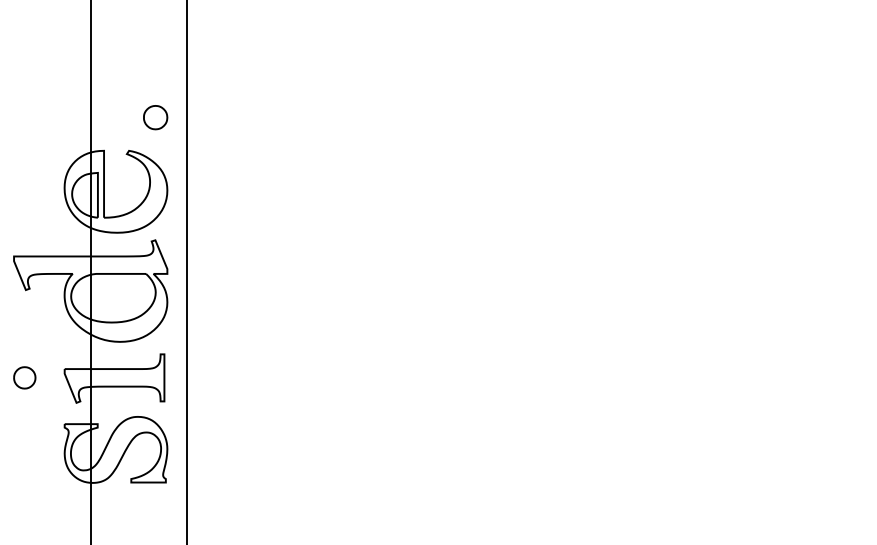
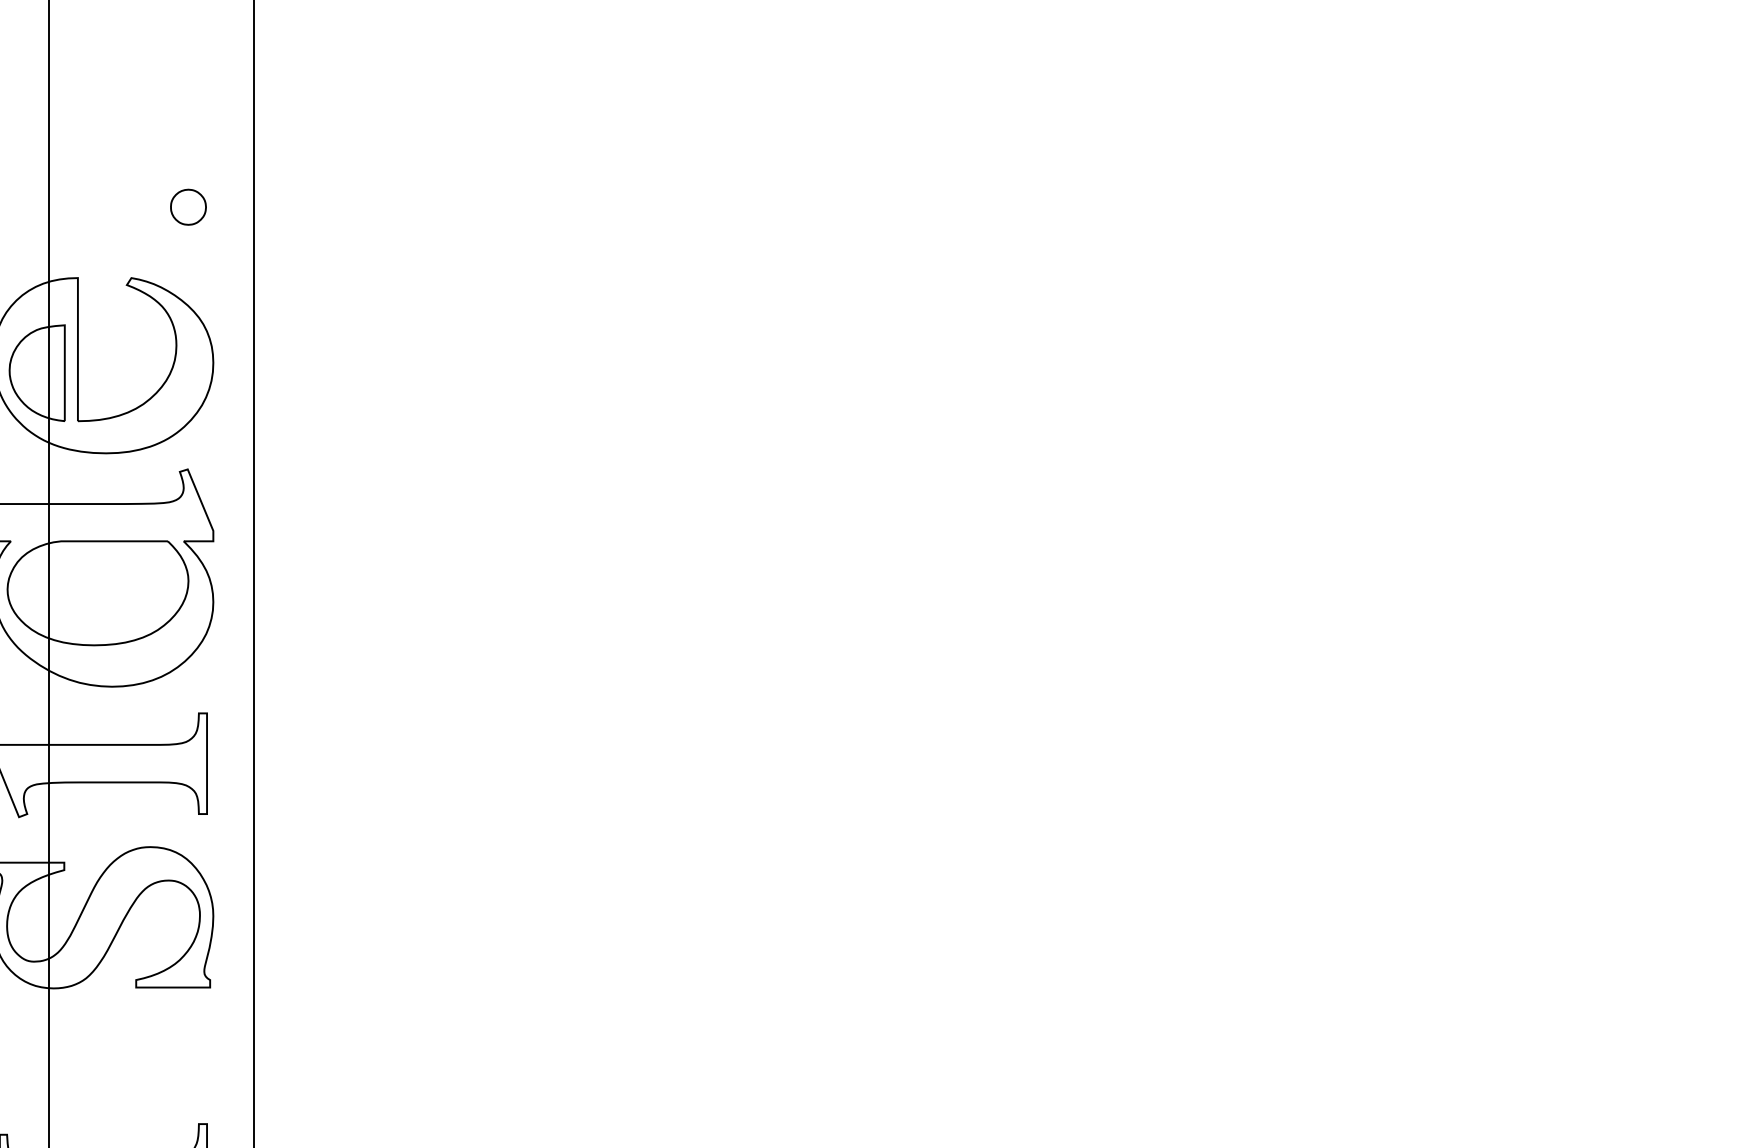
part: (155, 117) -> (187, 206), size x0.7

